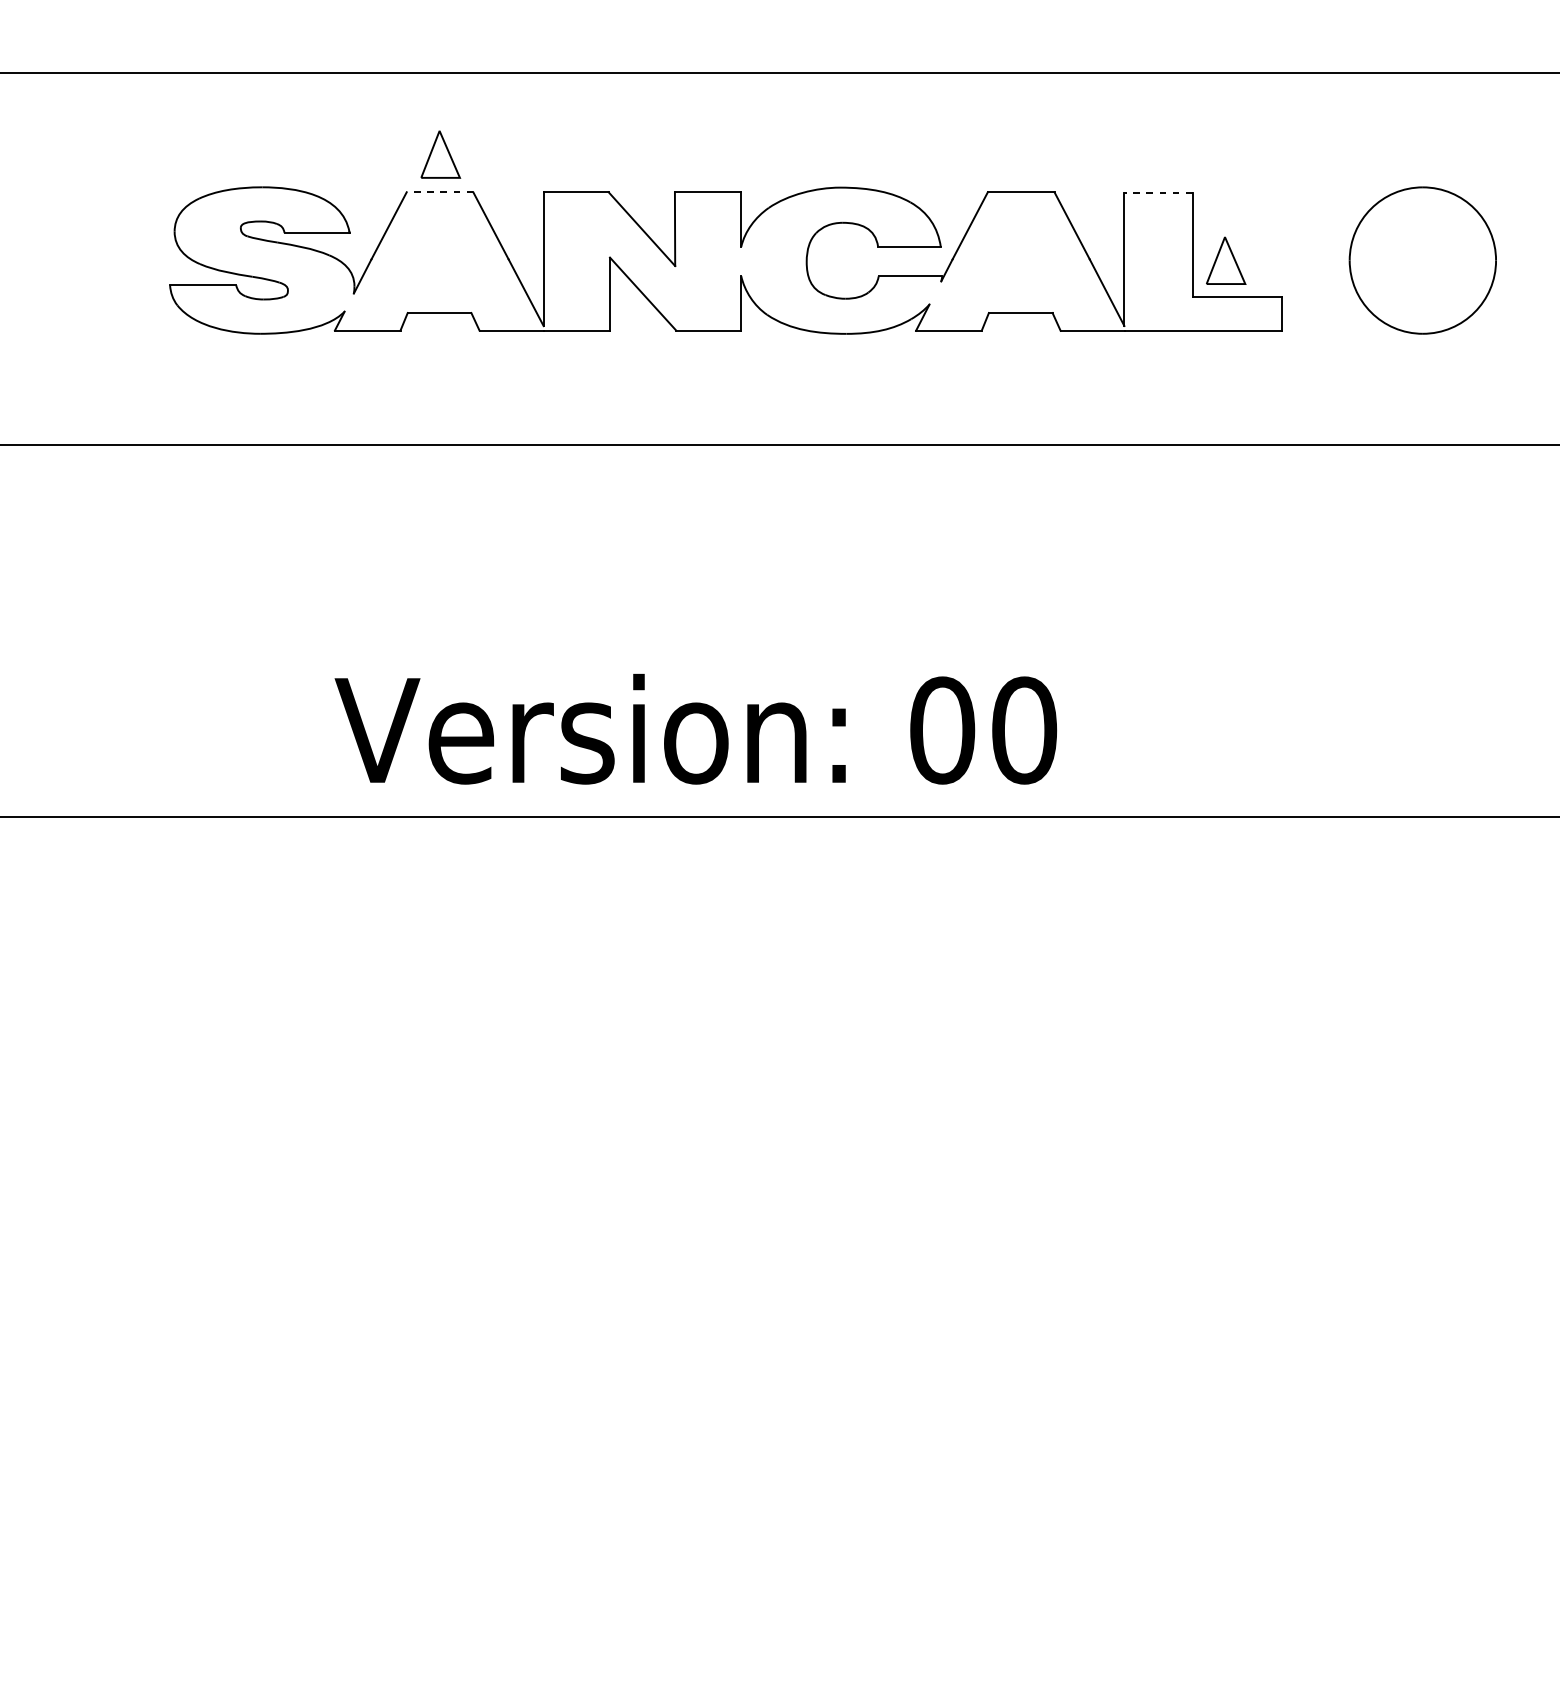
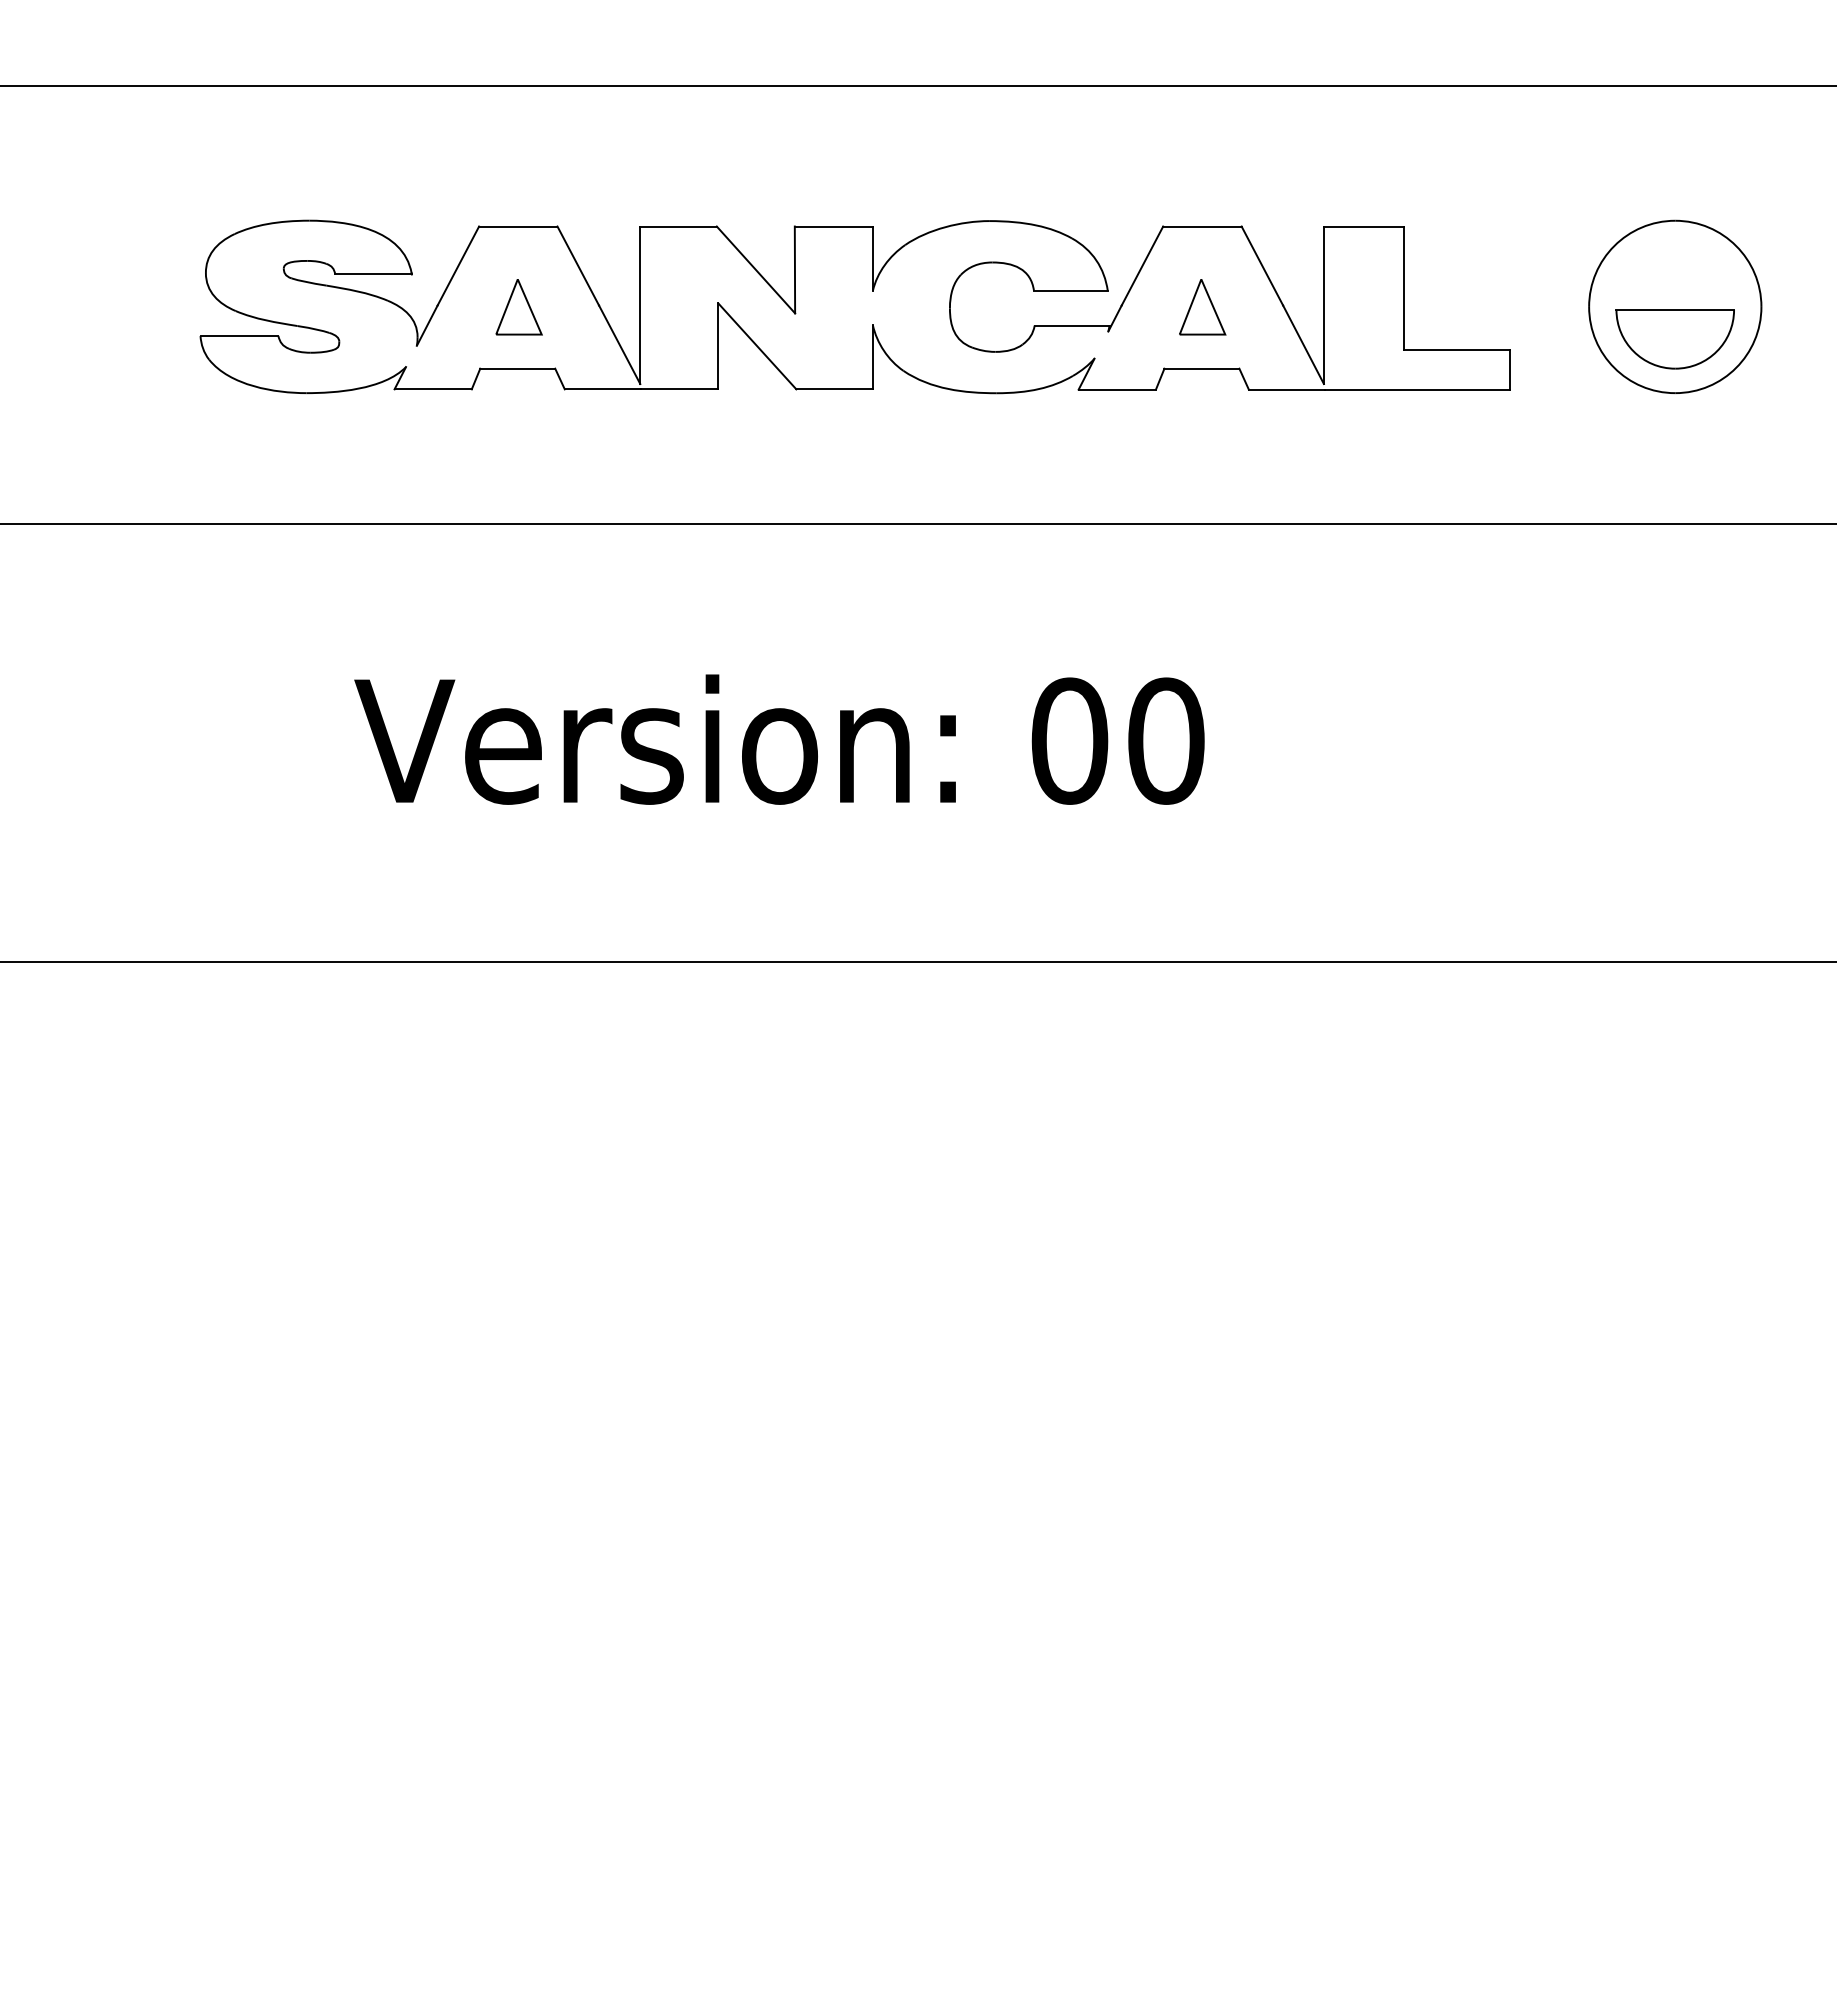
part: (440, 154) -> (518, 307), moved
line: (439, 192) -> (517, 226), dashed -> solid
line: (1158, 192) -> (1363, 226), dashed -> solid
part: (1225, 261) -> (1202, 307), moved
part: (1422, 288) -> (1674, 339), added
text: (695, 729) -> (779, 739), moved

